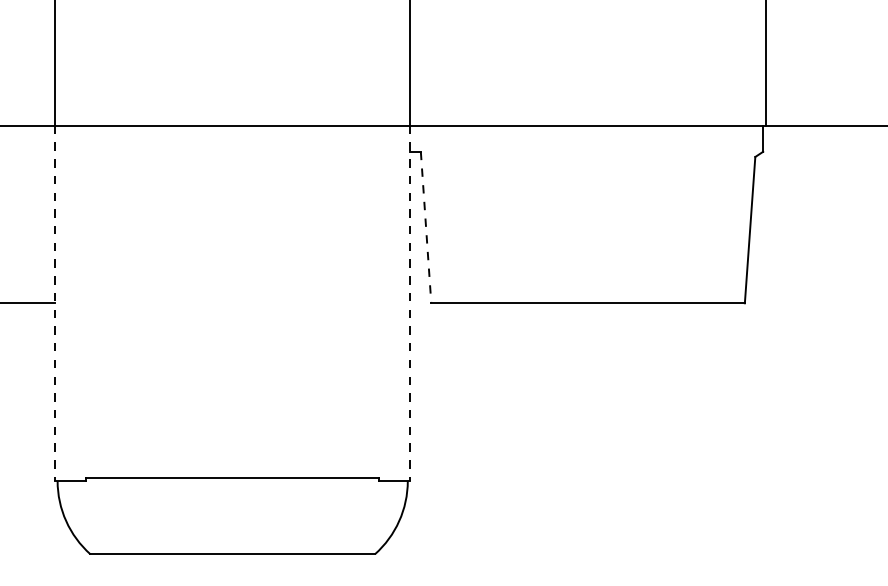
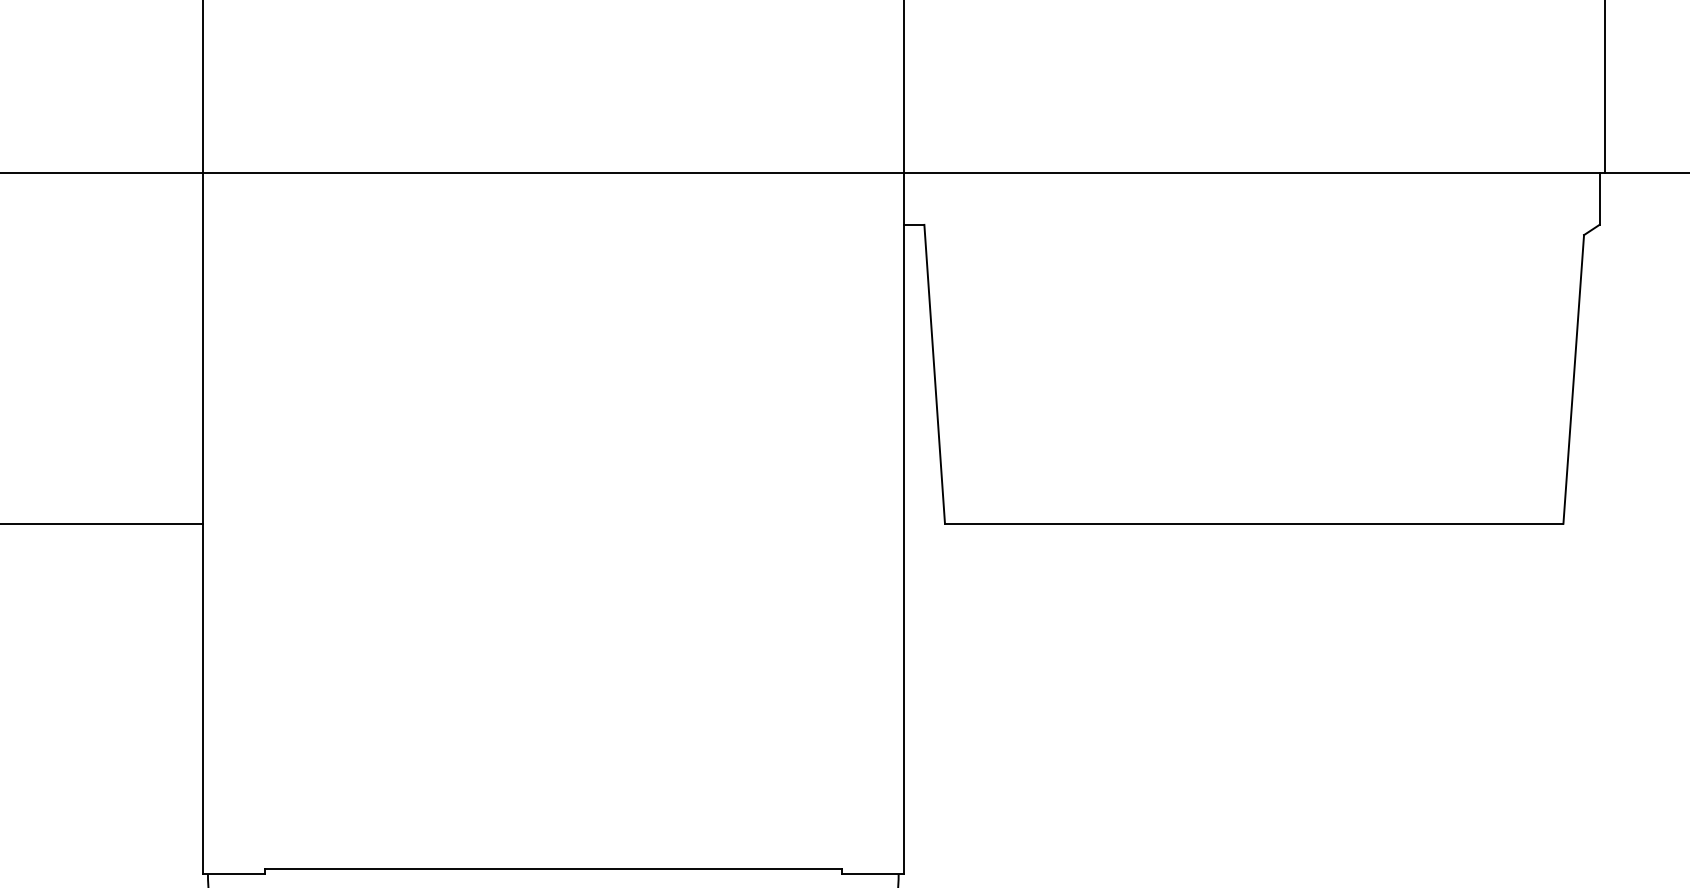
line: (426, 227) -> (935, 374), dashed -> solid
line: (55, 303) -> (203, 524), dashed -> solid
line: (410, 303) -> (903, 524), dashed -> solid

